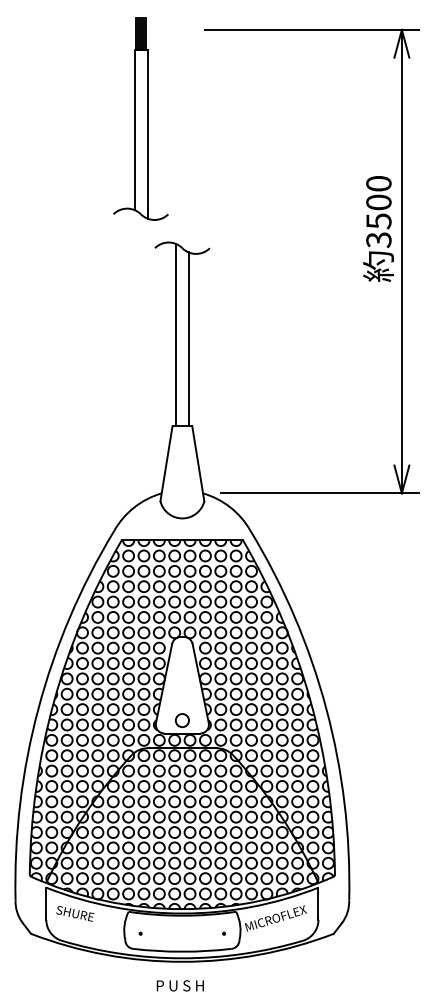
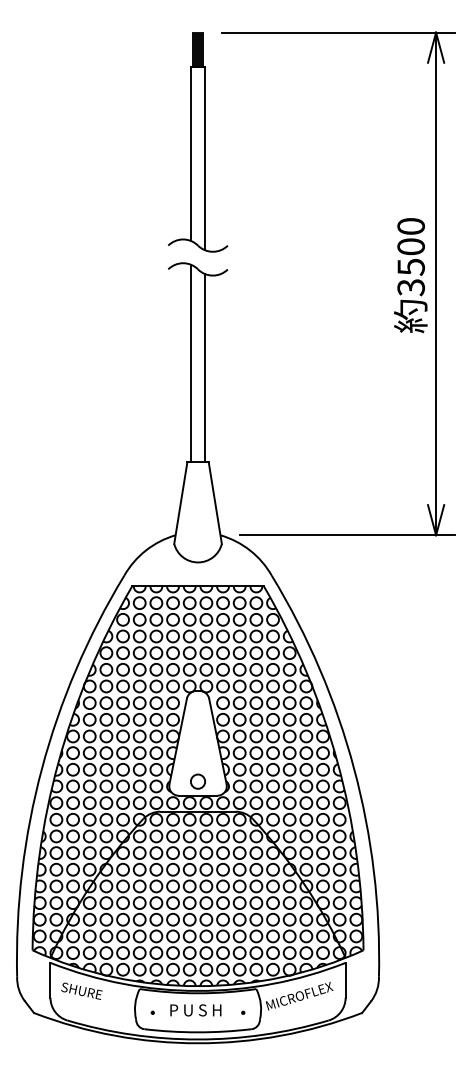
part: (141, 119) -> (198, 142), moved
text: (378, 228) -> (410, 275), moved
text: (180, 985) -> (195, 1010), moved

